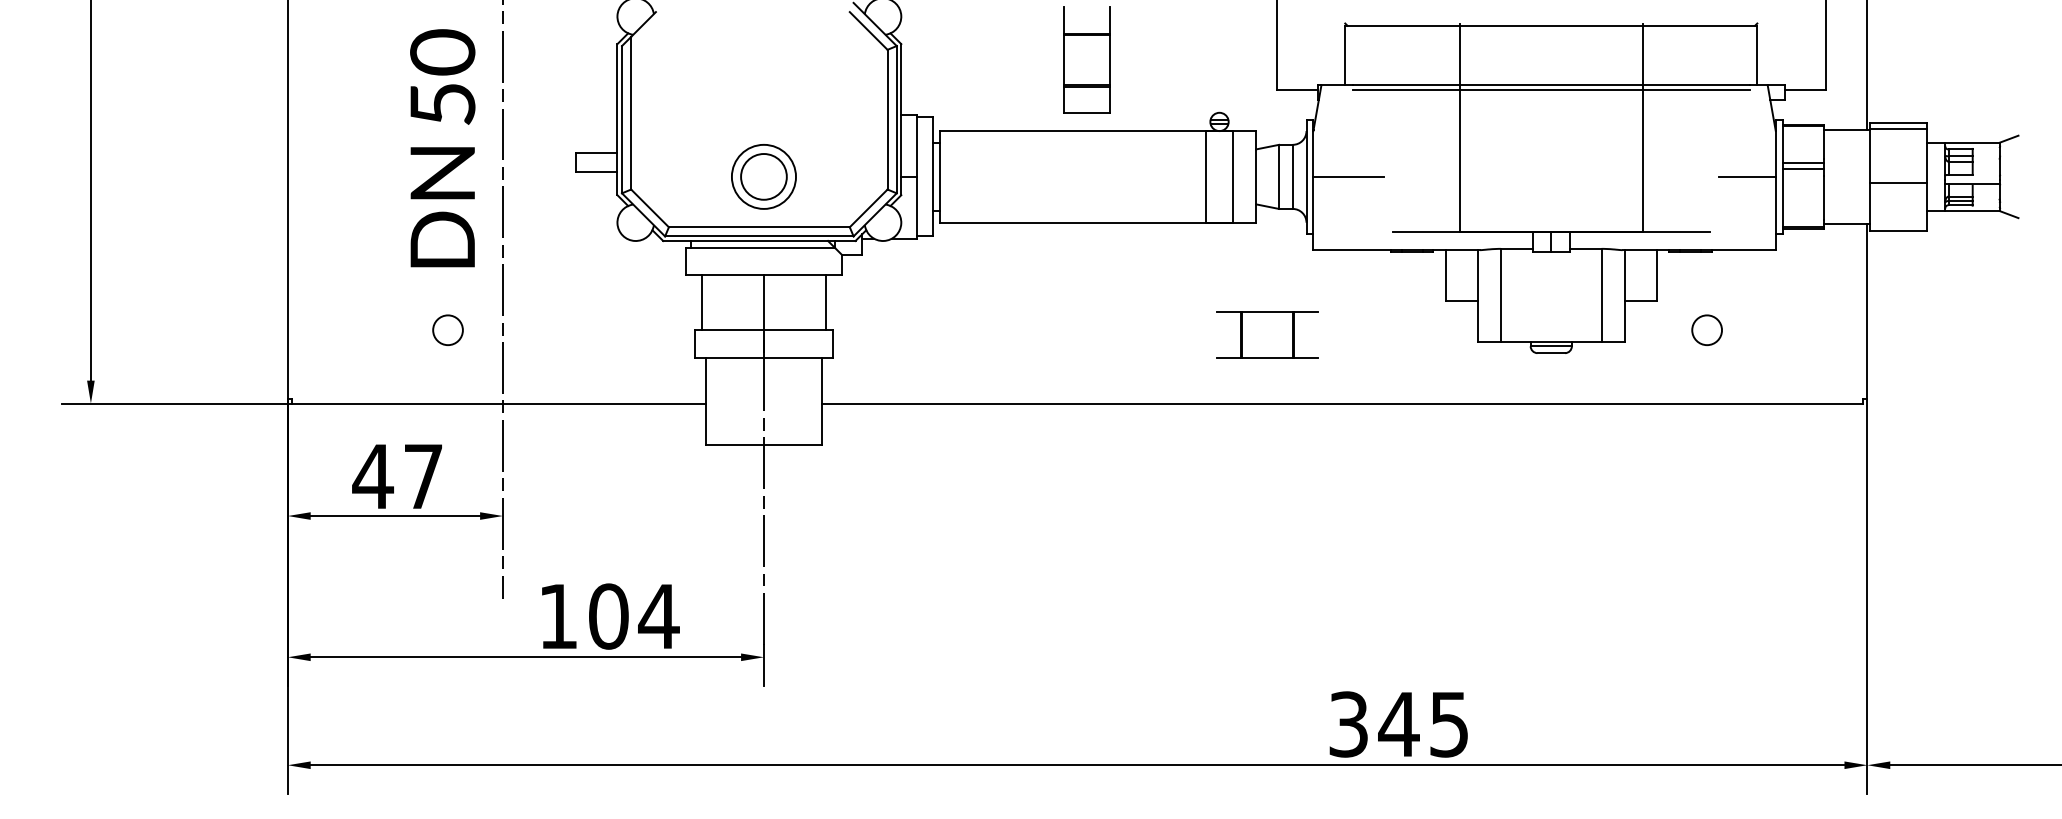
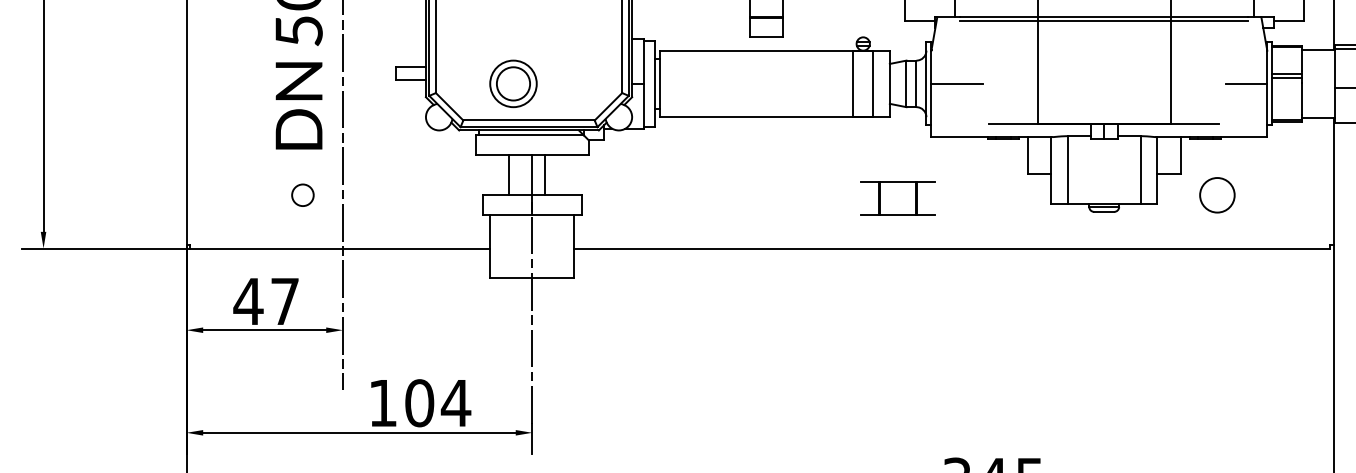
part: (763, 176) -> (513, 83), moved
line: (702, 302) -> (508, 175), moved
line: (825, 302) -> (545, 175), moved
circle: (1707, 330) -> (1217, 195), size x1.6

